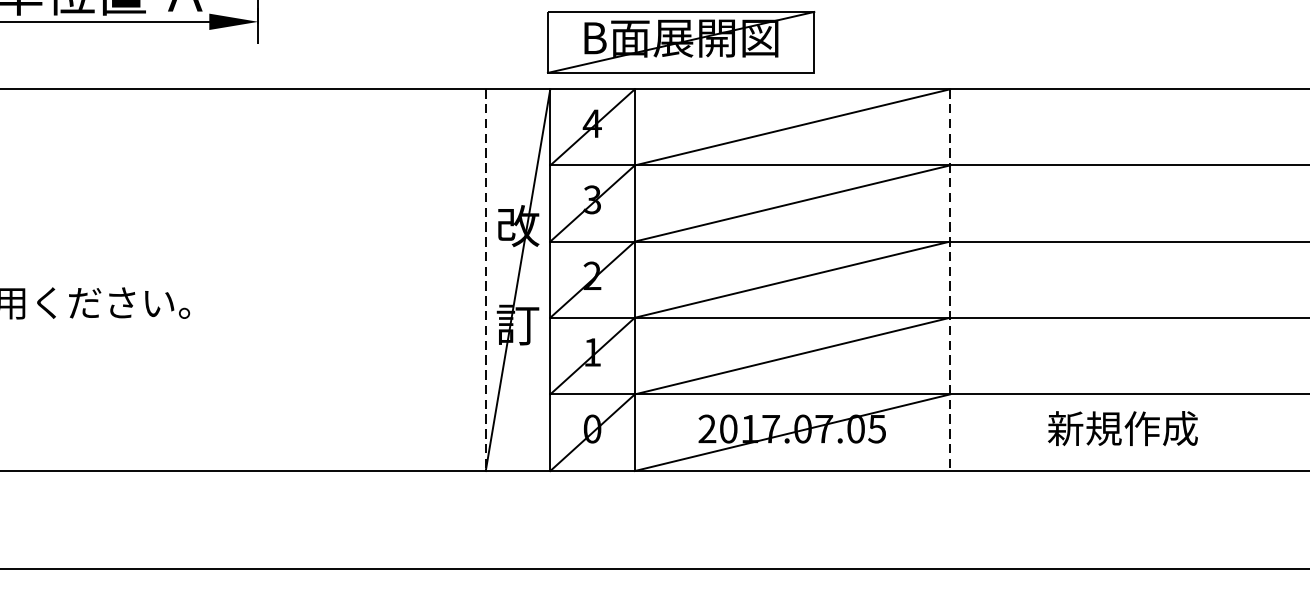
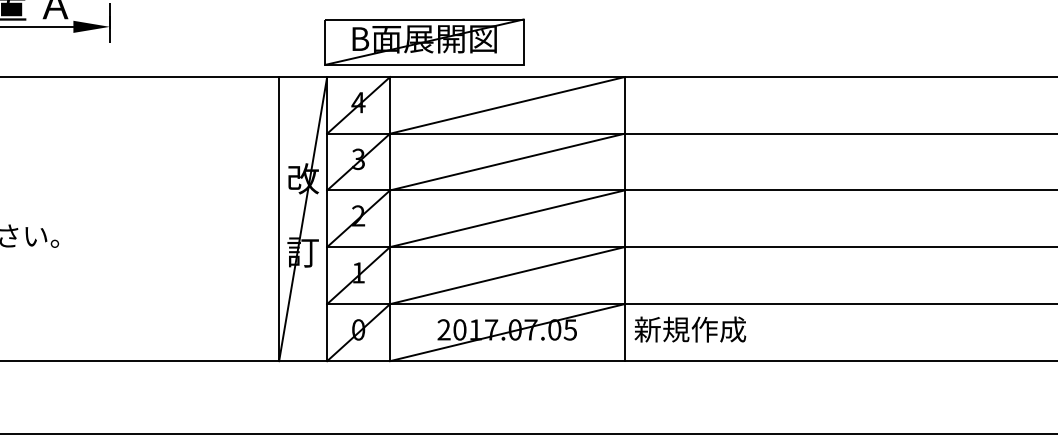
line: (486, 280) -> (279, 219), dashed -> solid
line: (949, 280) -> (624, 219), dashed -> solid
text: (1123, 428) -> (690, 329), moved

